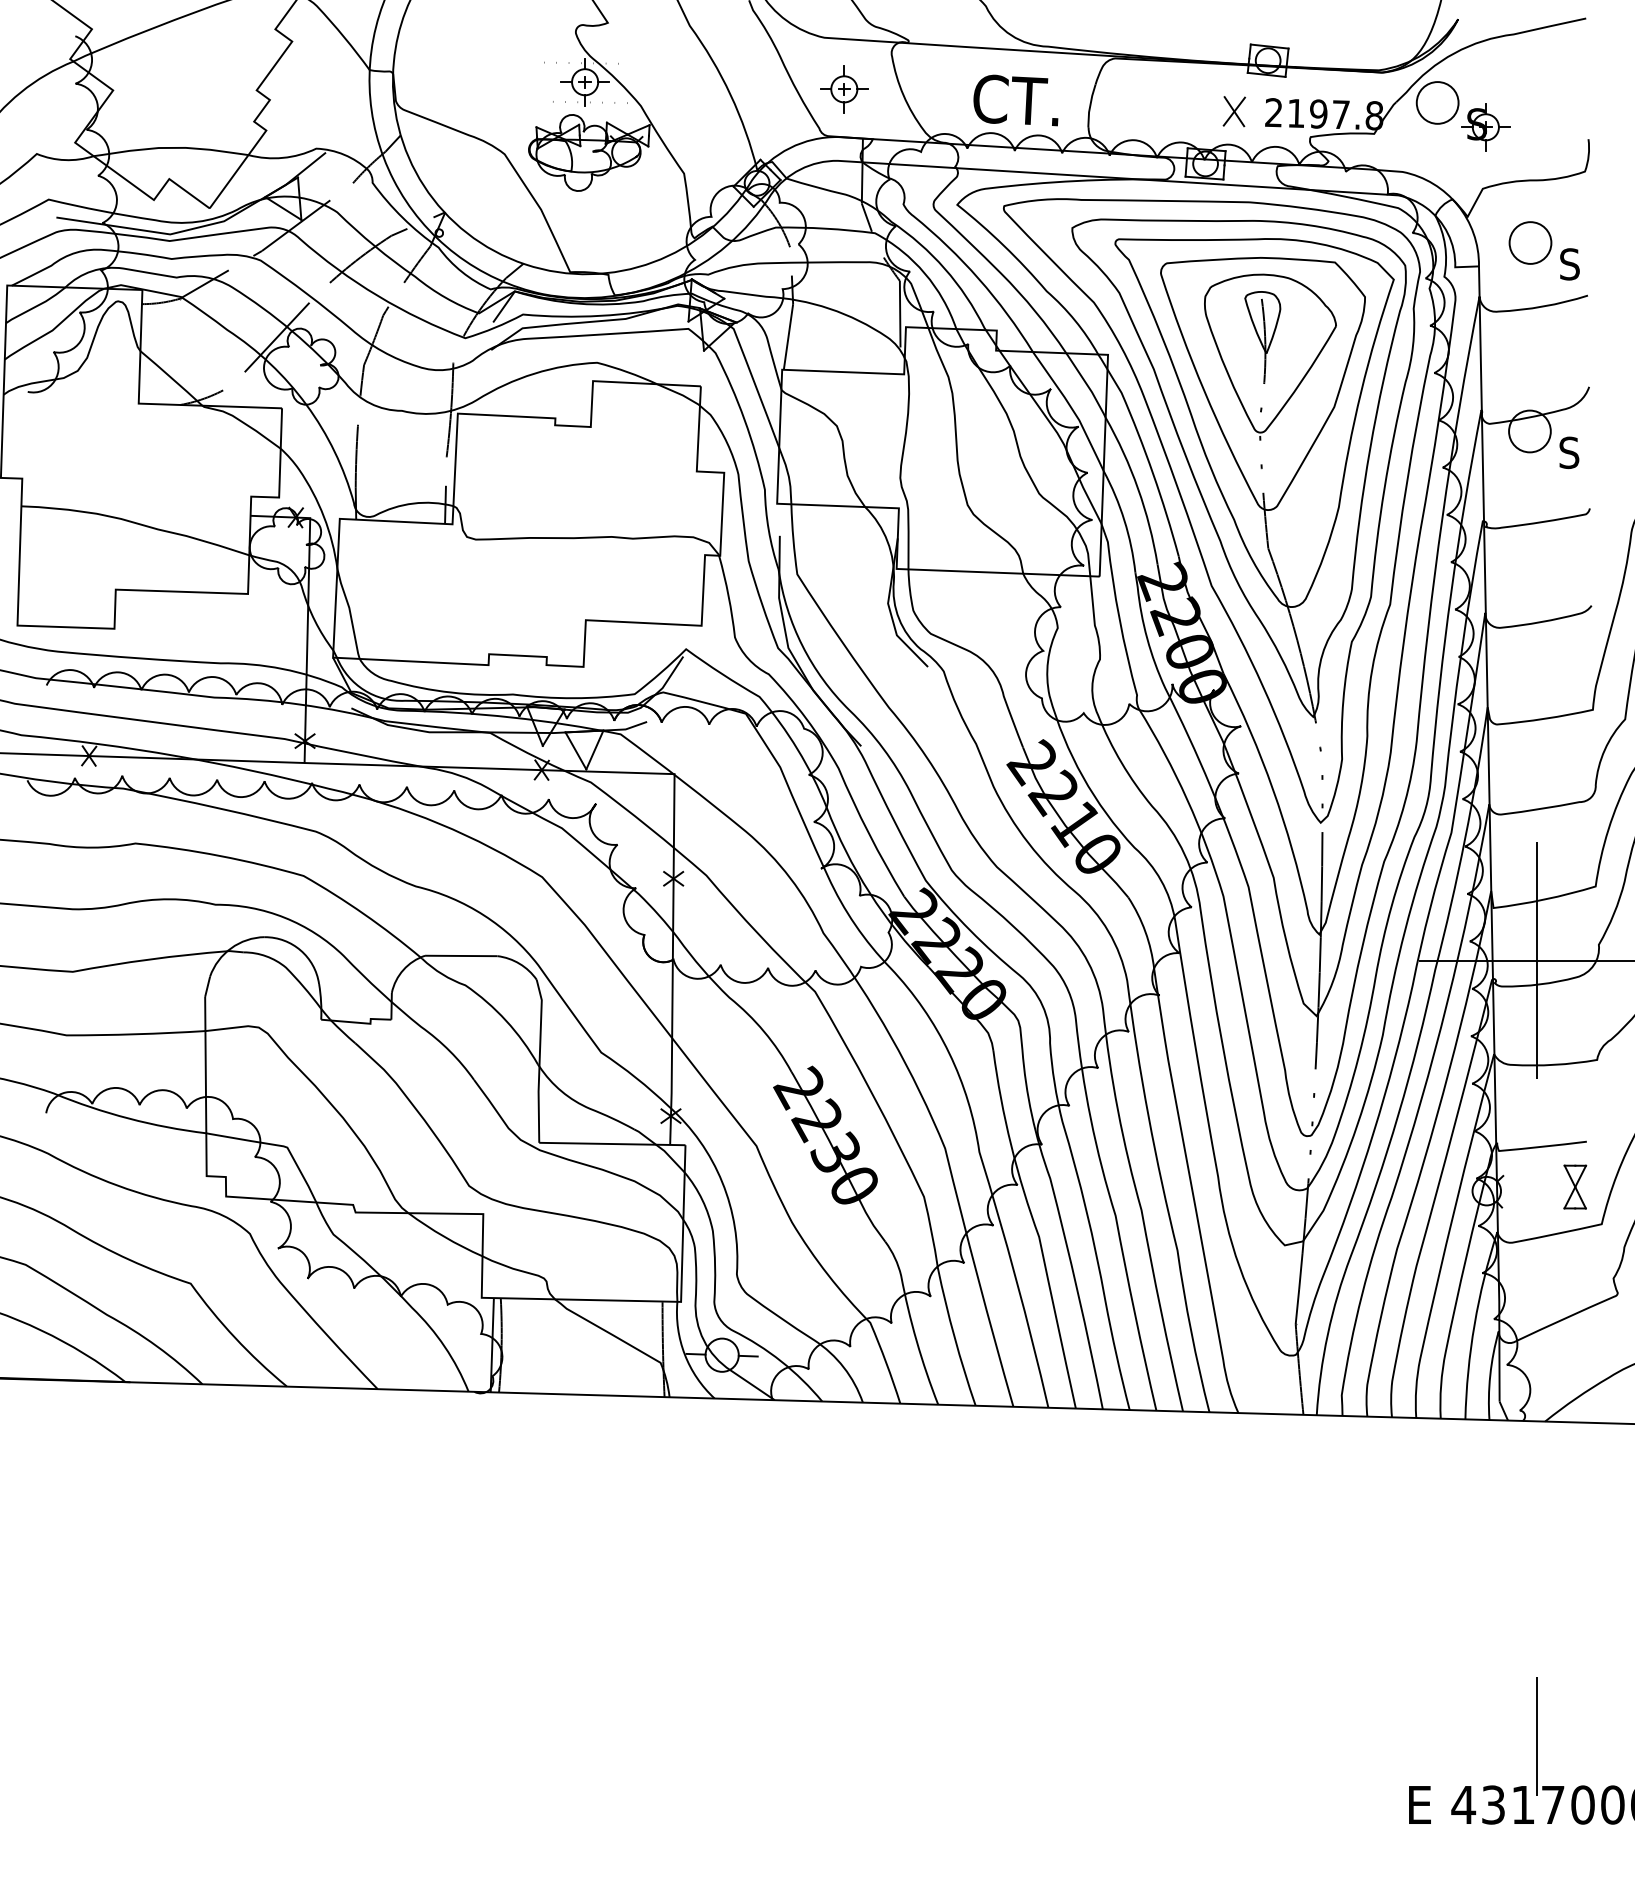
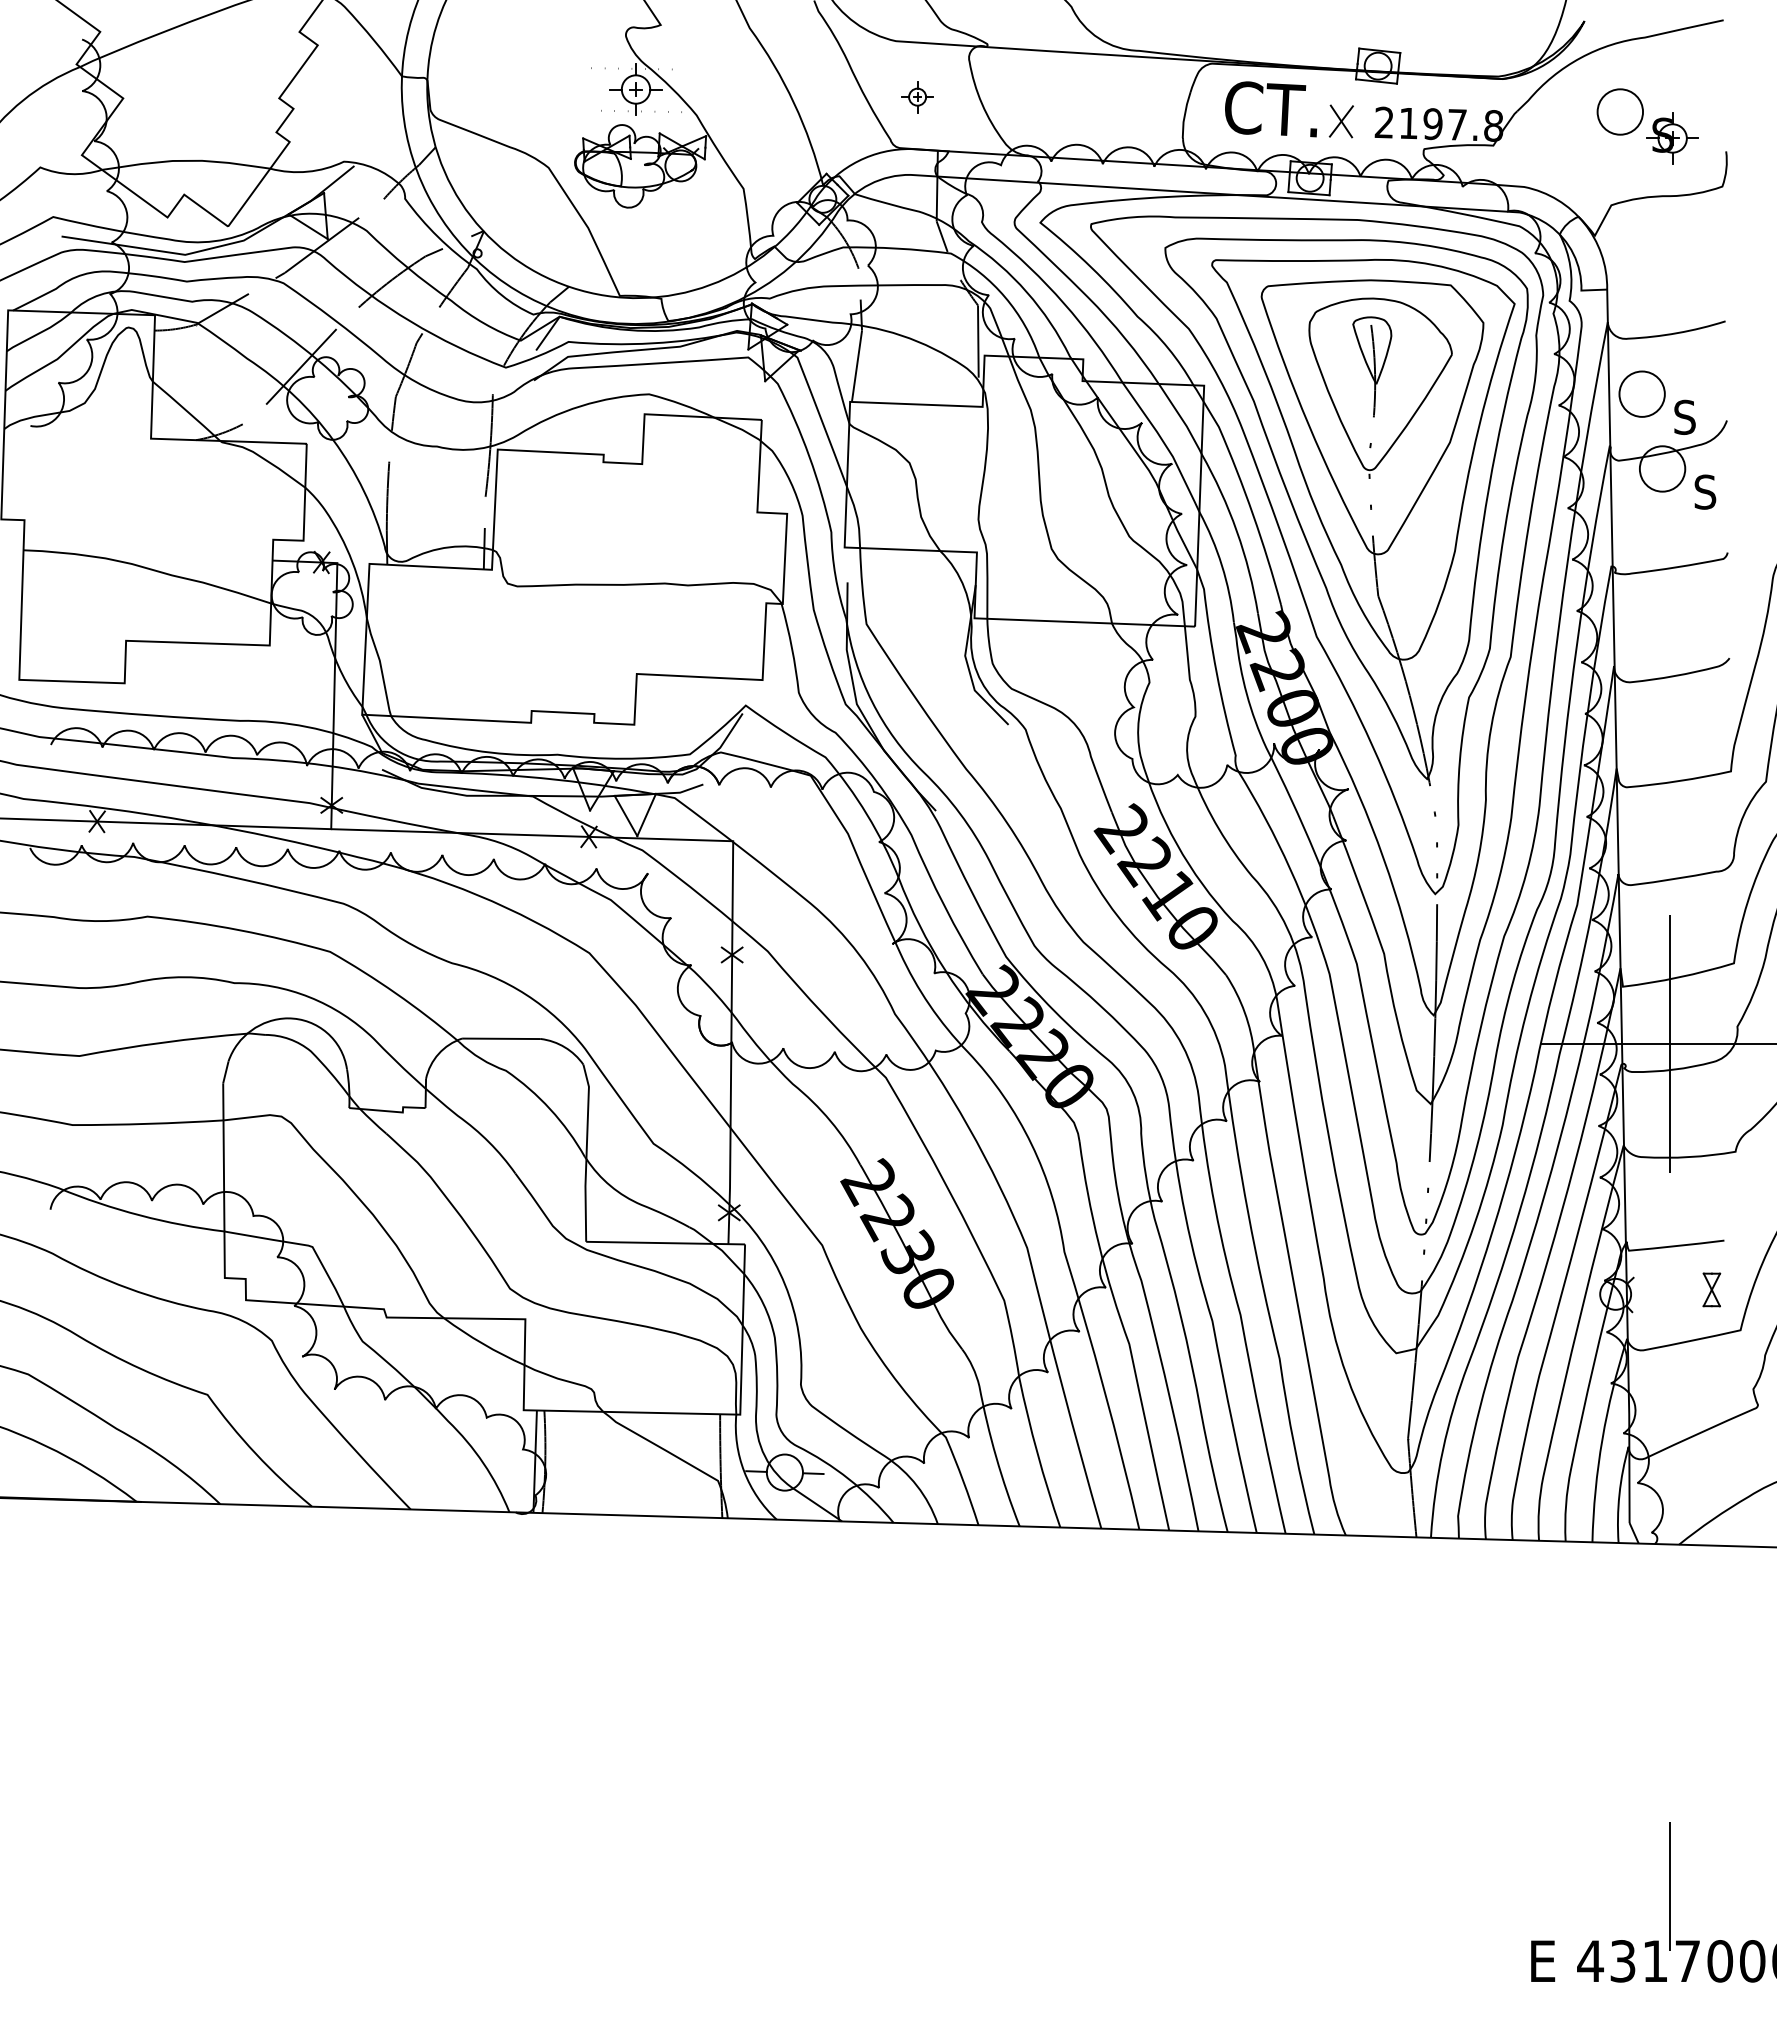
part: (844, 88) -> (917, 96), size x0.6
text: (1016, 100) -> (1271, 109), moved
part: (1462, 116) -> (1647, 126), moved
part: (1543, 250) -> (1656, 402), moved
part: (1574, 1186) -> (1711, 1289), size x0.7

